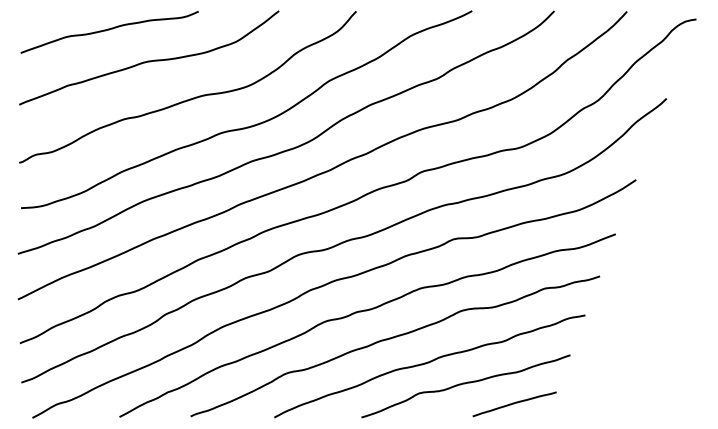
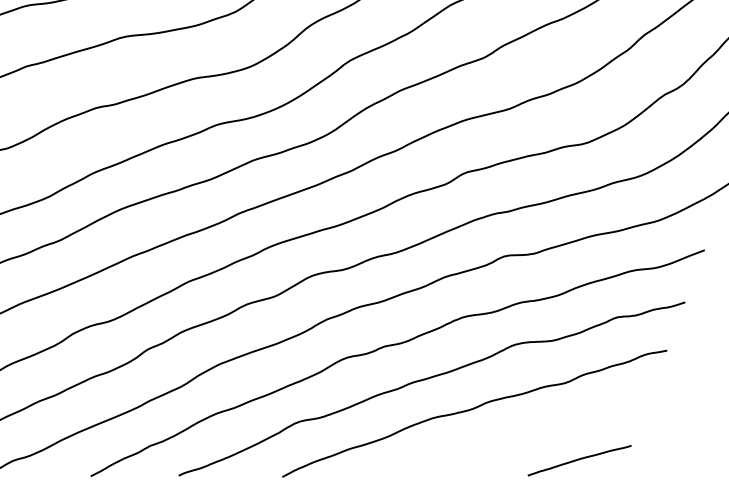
curve: (465, 384) -> (518, 436), removed

